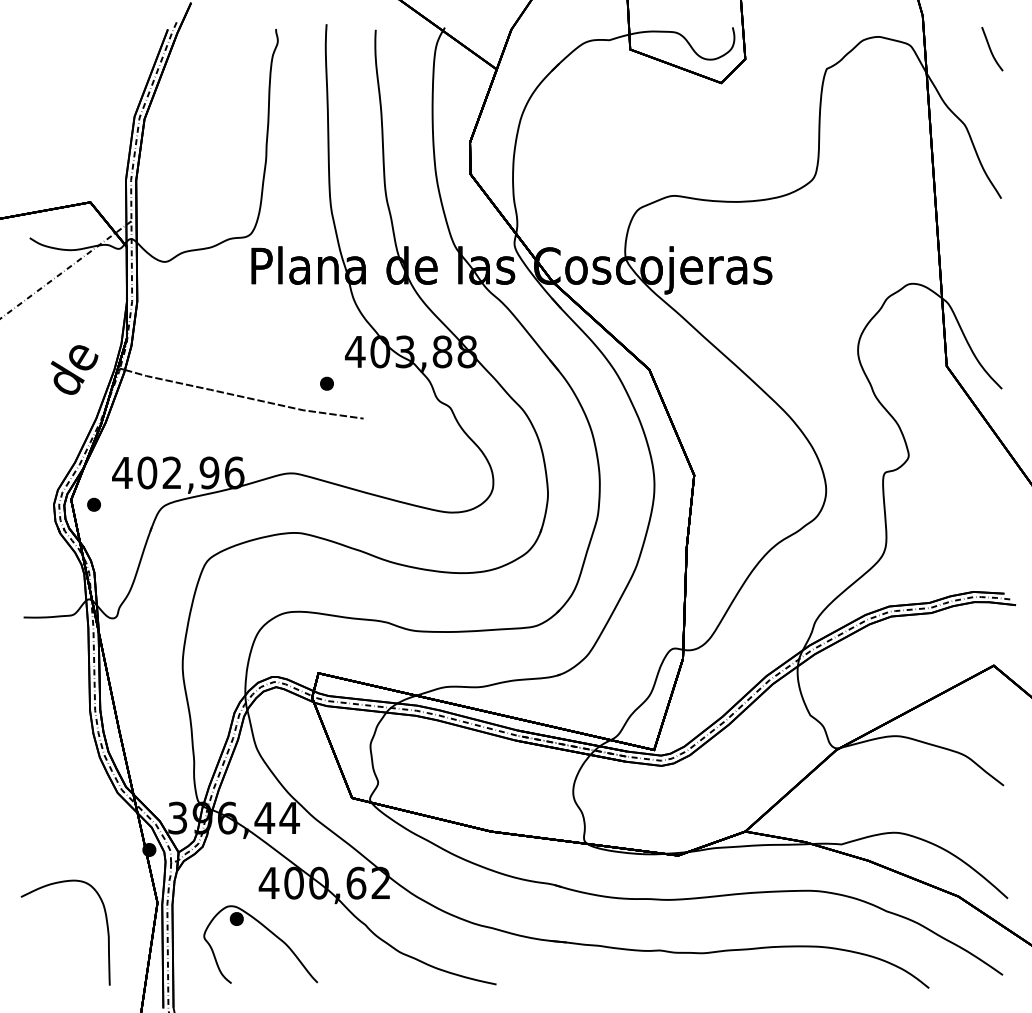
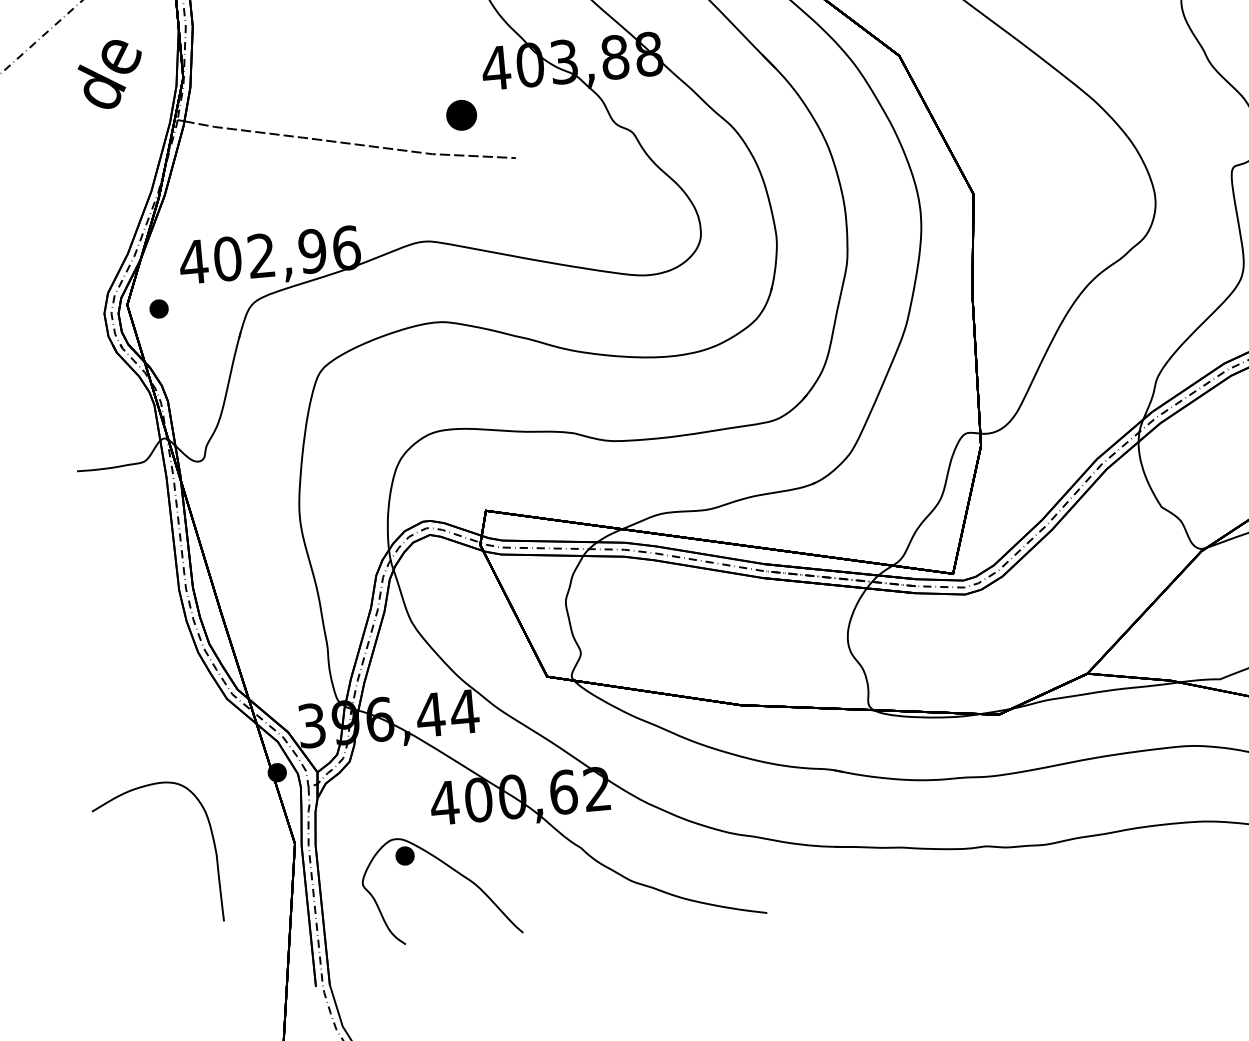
text: (74, 369) -> (110, 73), moved
part: (326, 383) -> (460, 114), size x1.6
curve: (106, 926) -> (212, 841), moved

